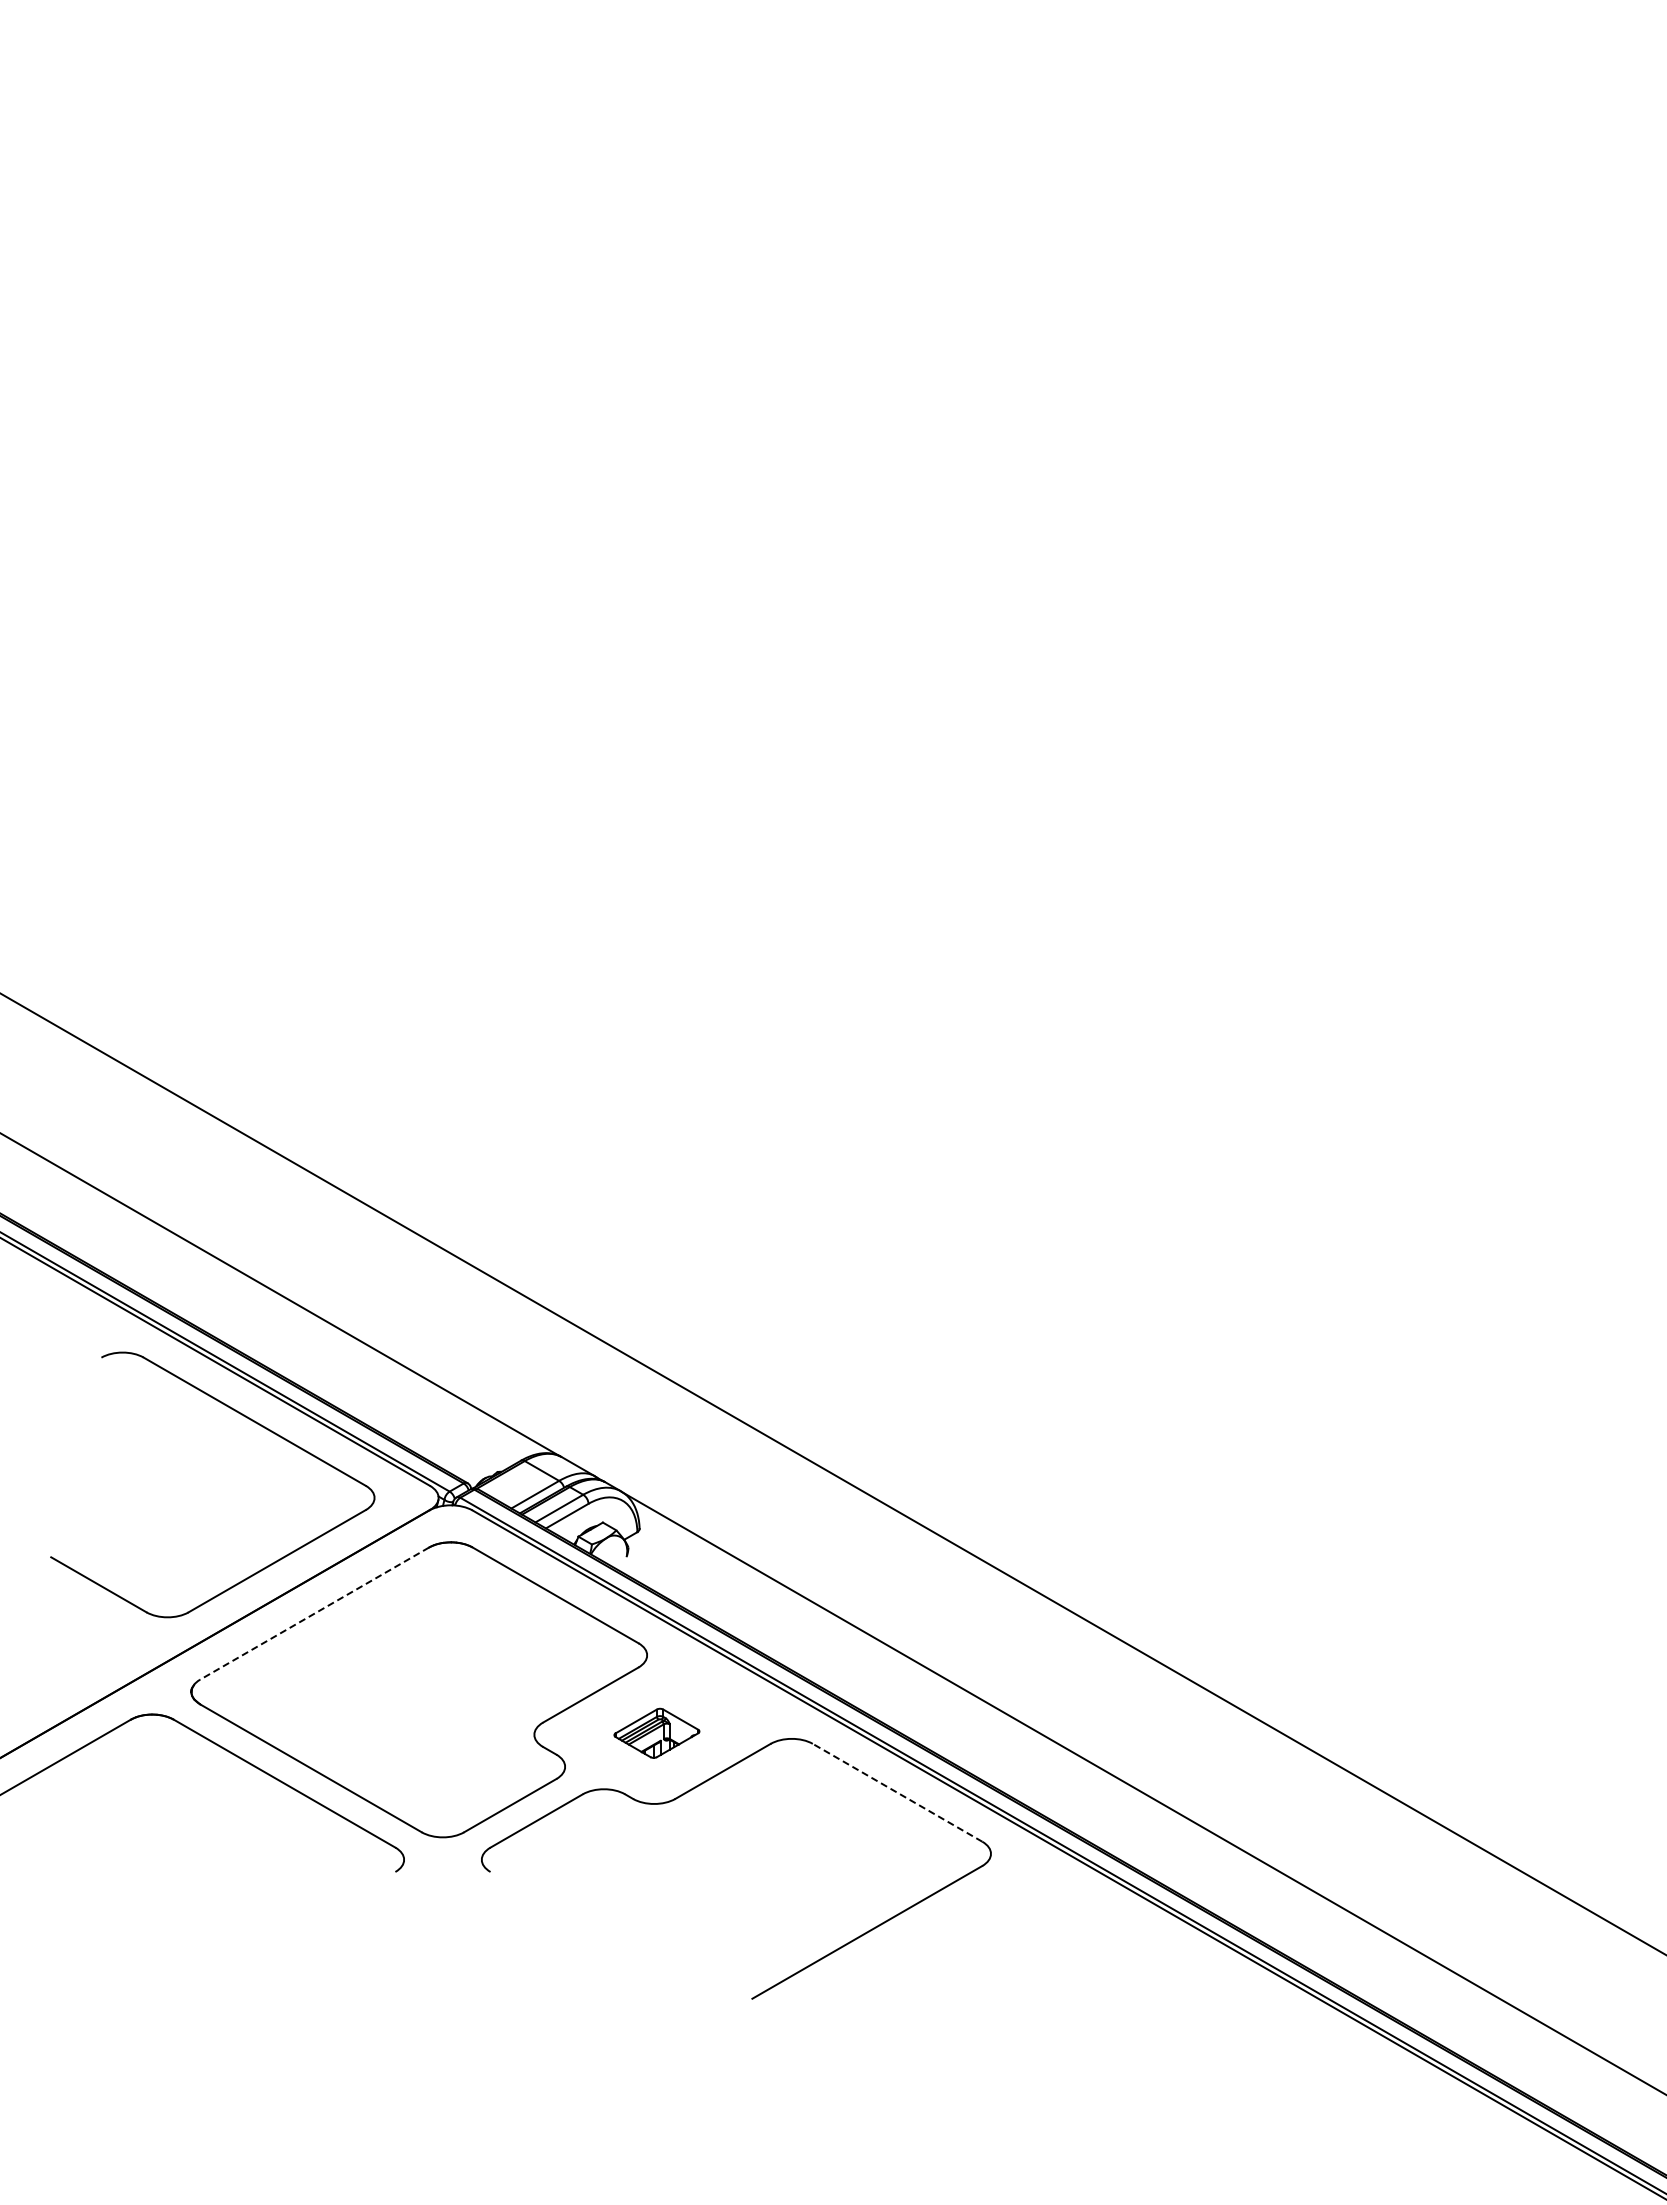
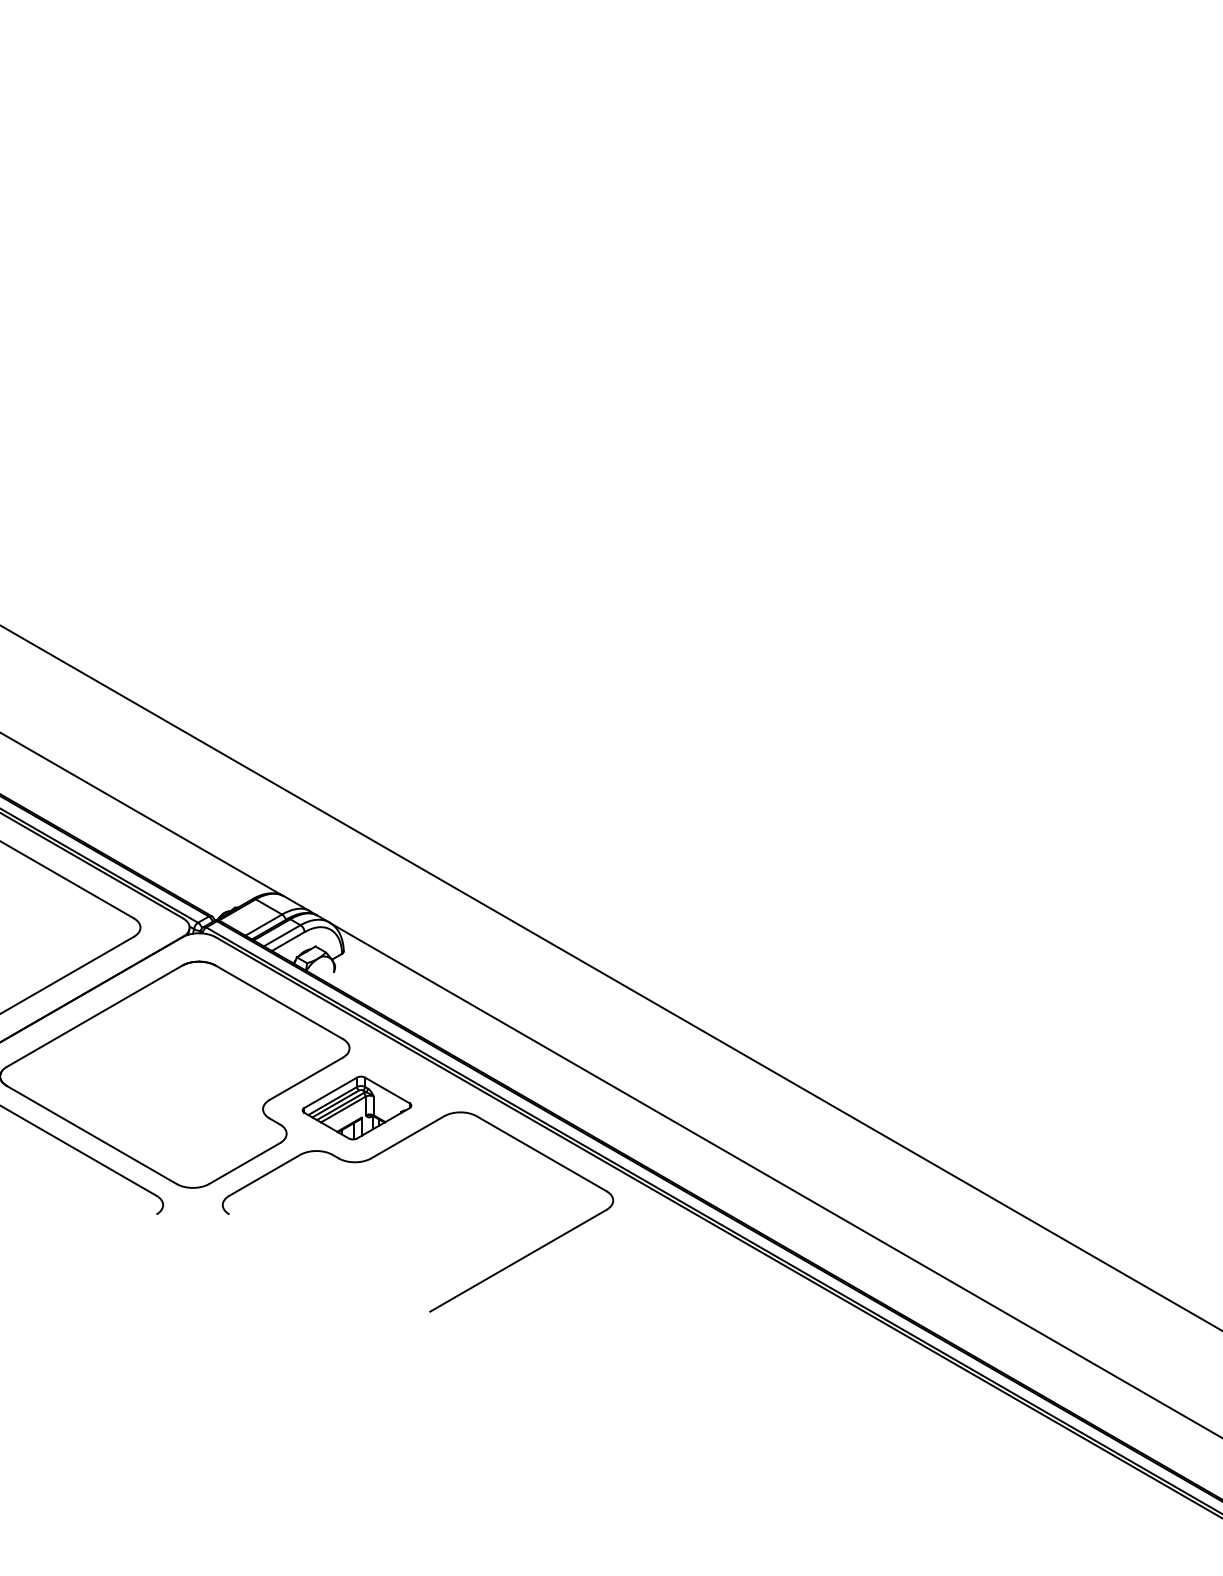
line: (314, 1613) -> (94, 1016), dashed -> solid
part: (656, 1733) -> (356, 1108), size x1.67
line: (897, 1792) -> (541, 1153), dashed -> solid

